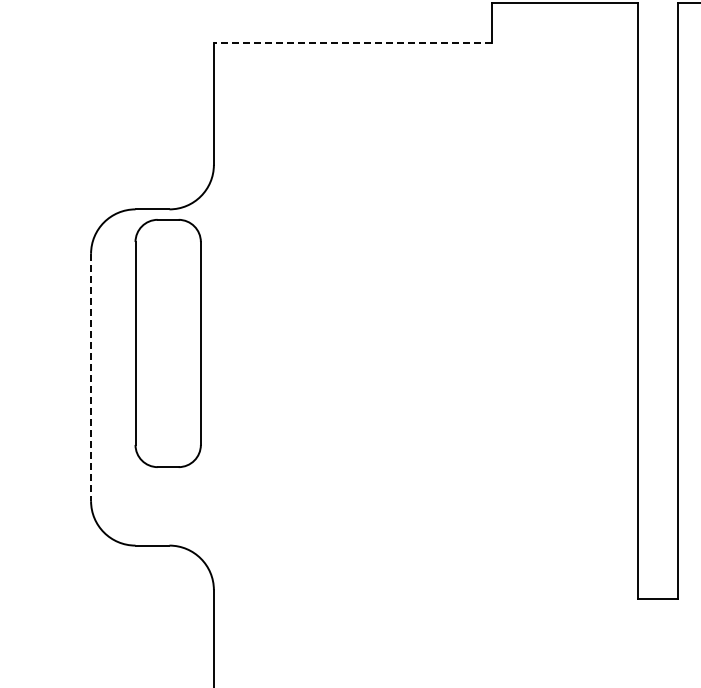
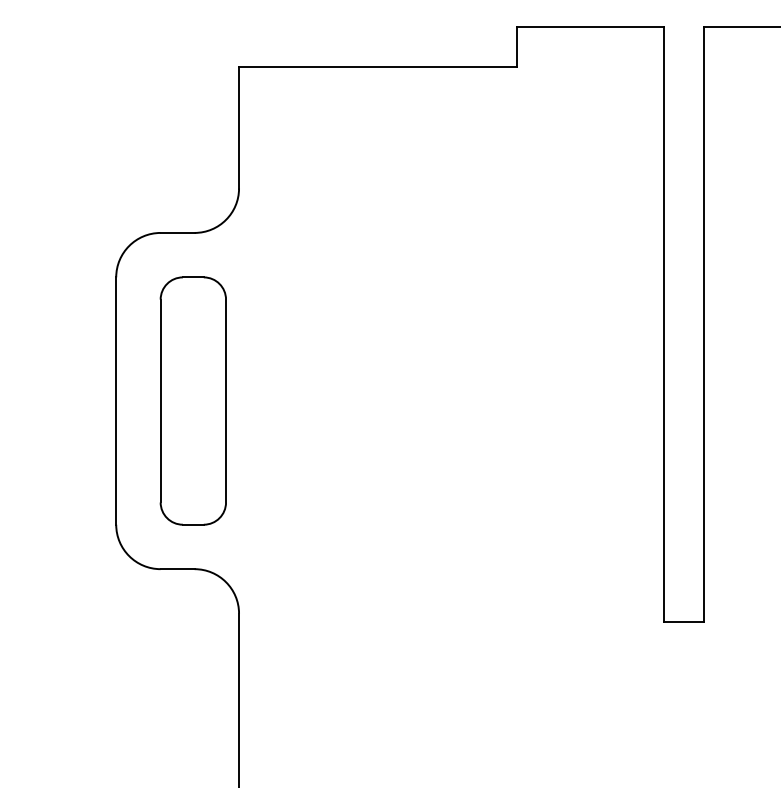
line: (352, 42) -> (377, 66), dashed -> solid
part: (167, 342) -> (192, 400), moved
line: (91, 377) -> (116, 401), dashed -> solid

